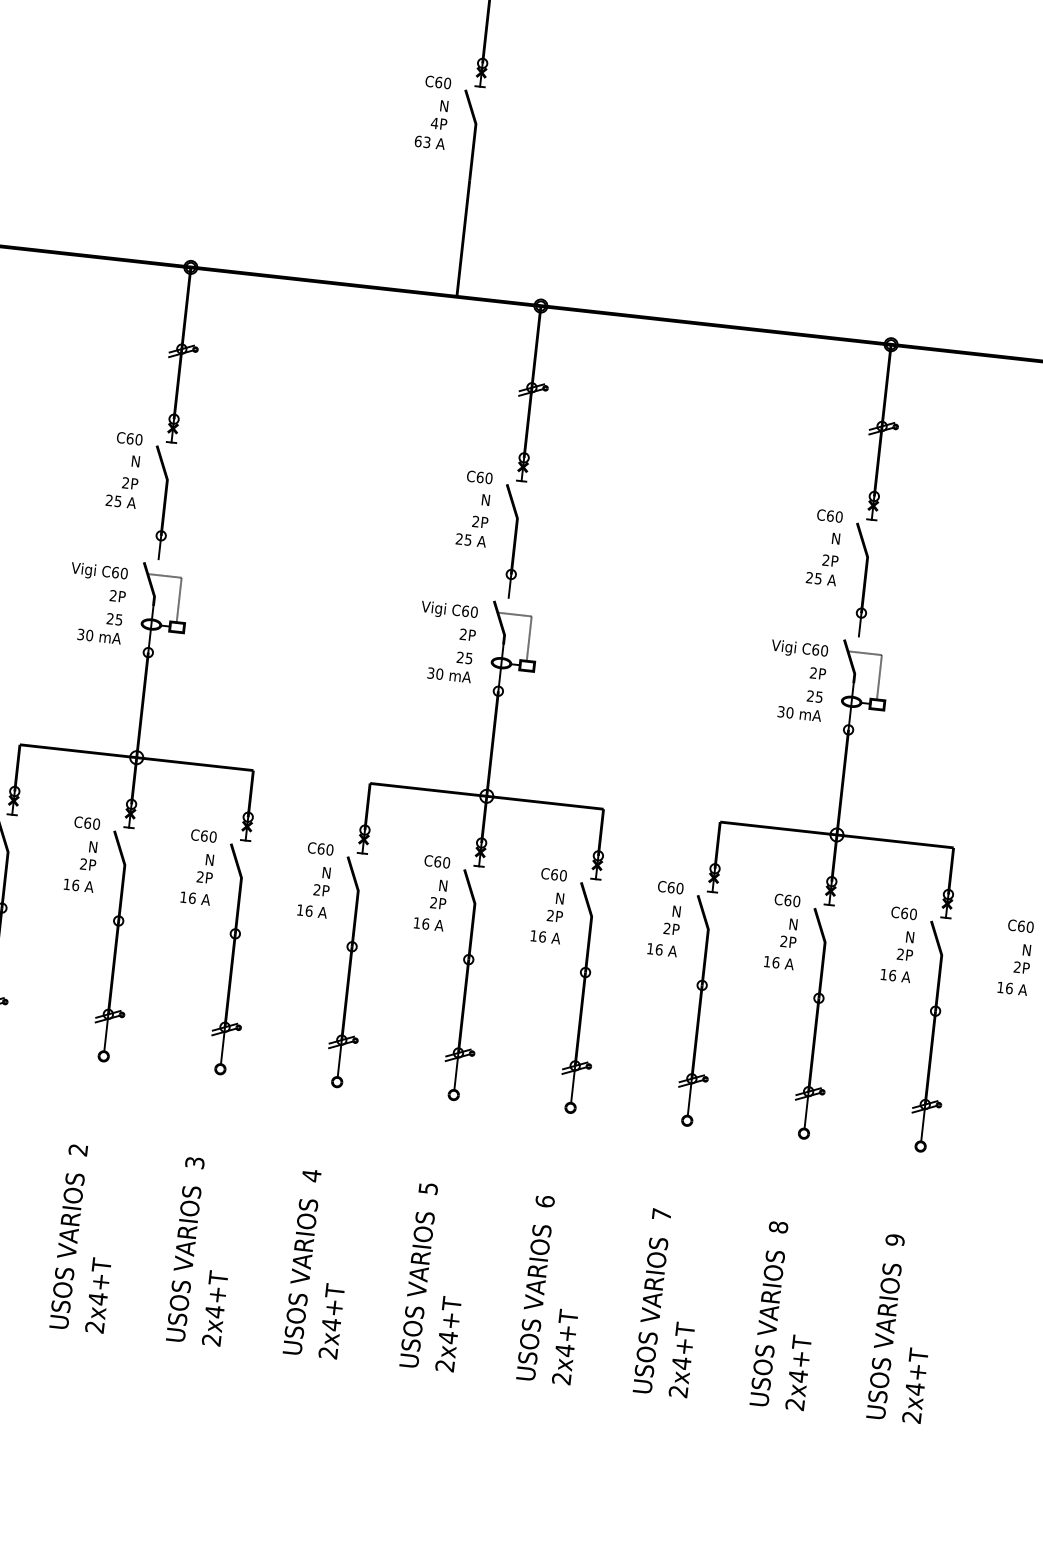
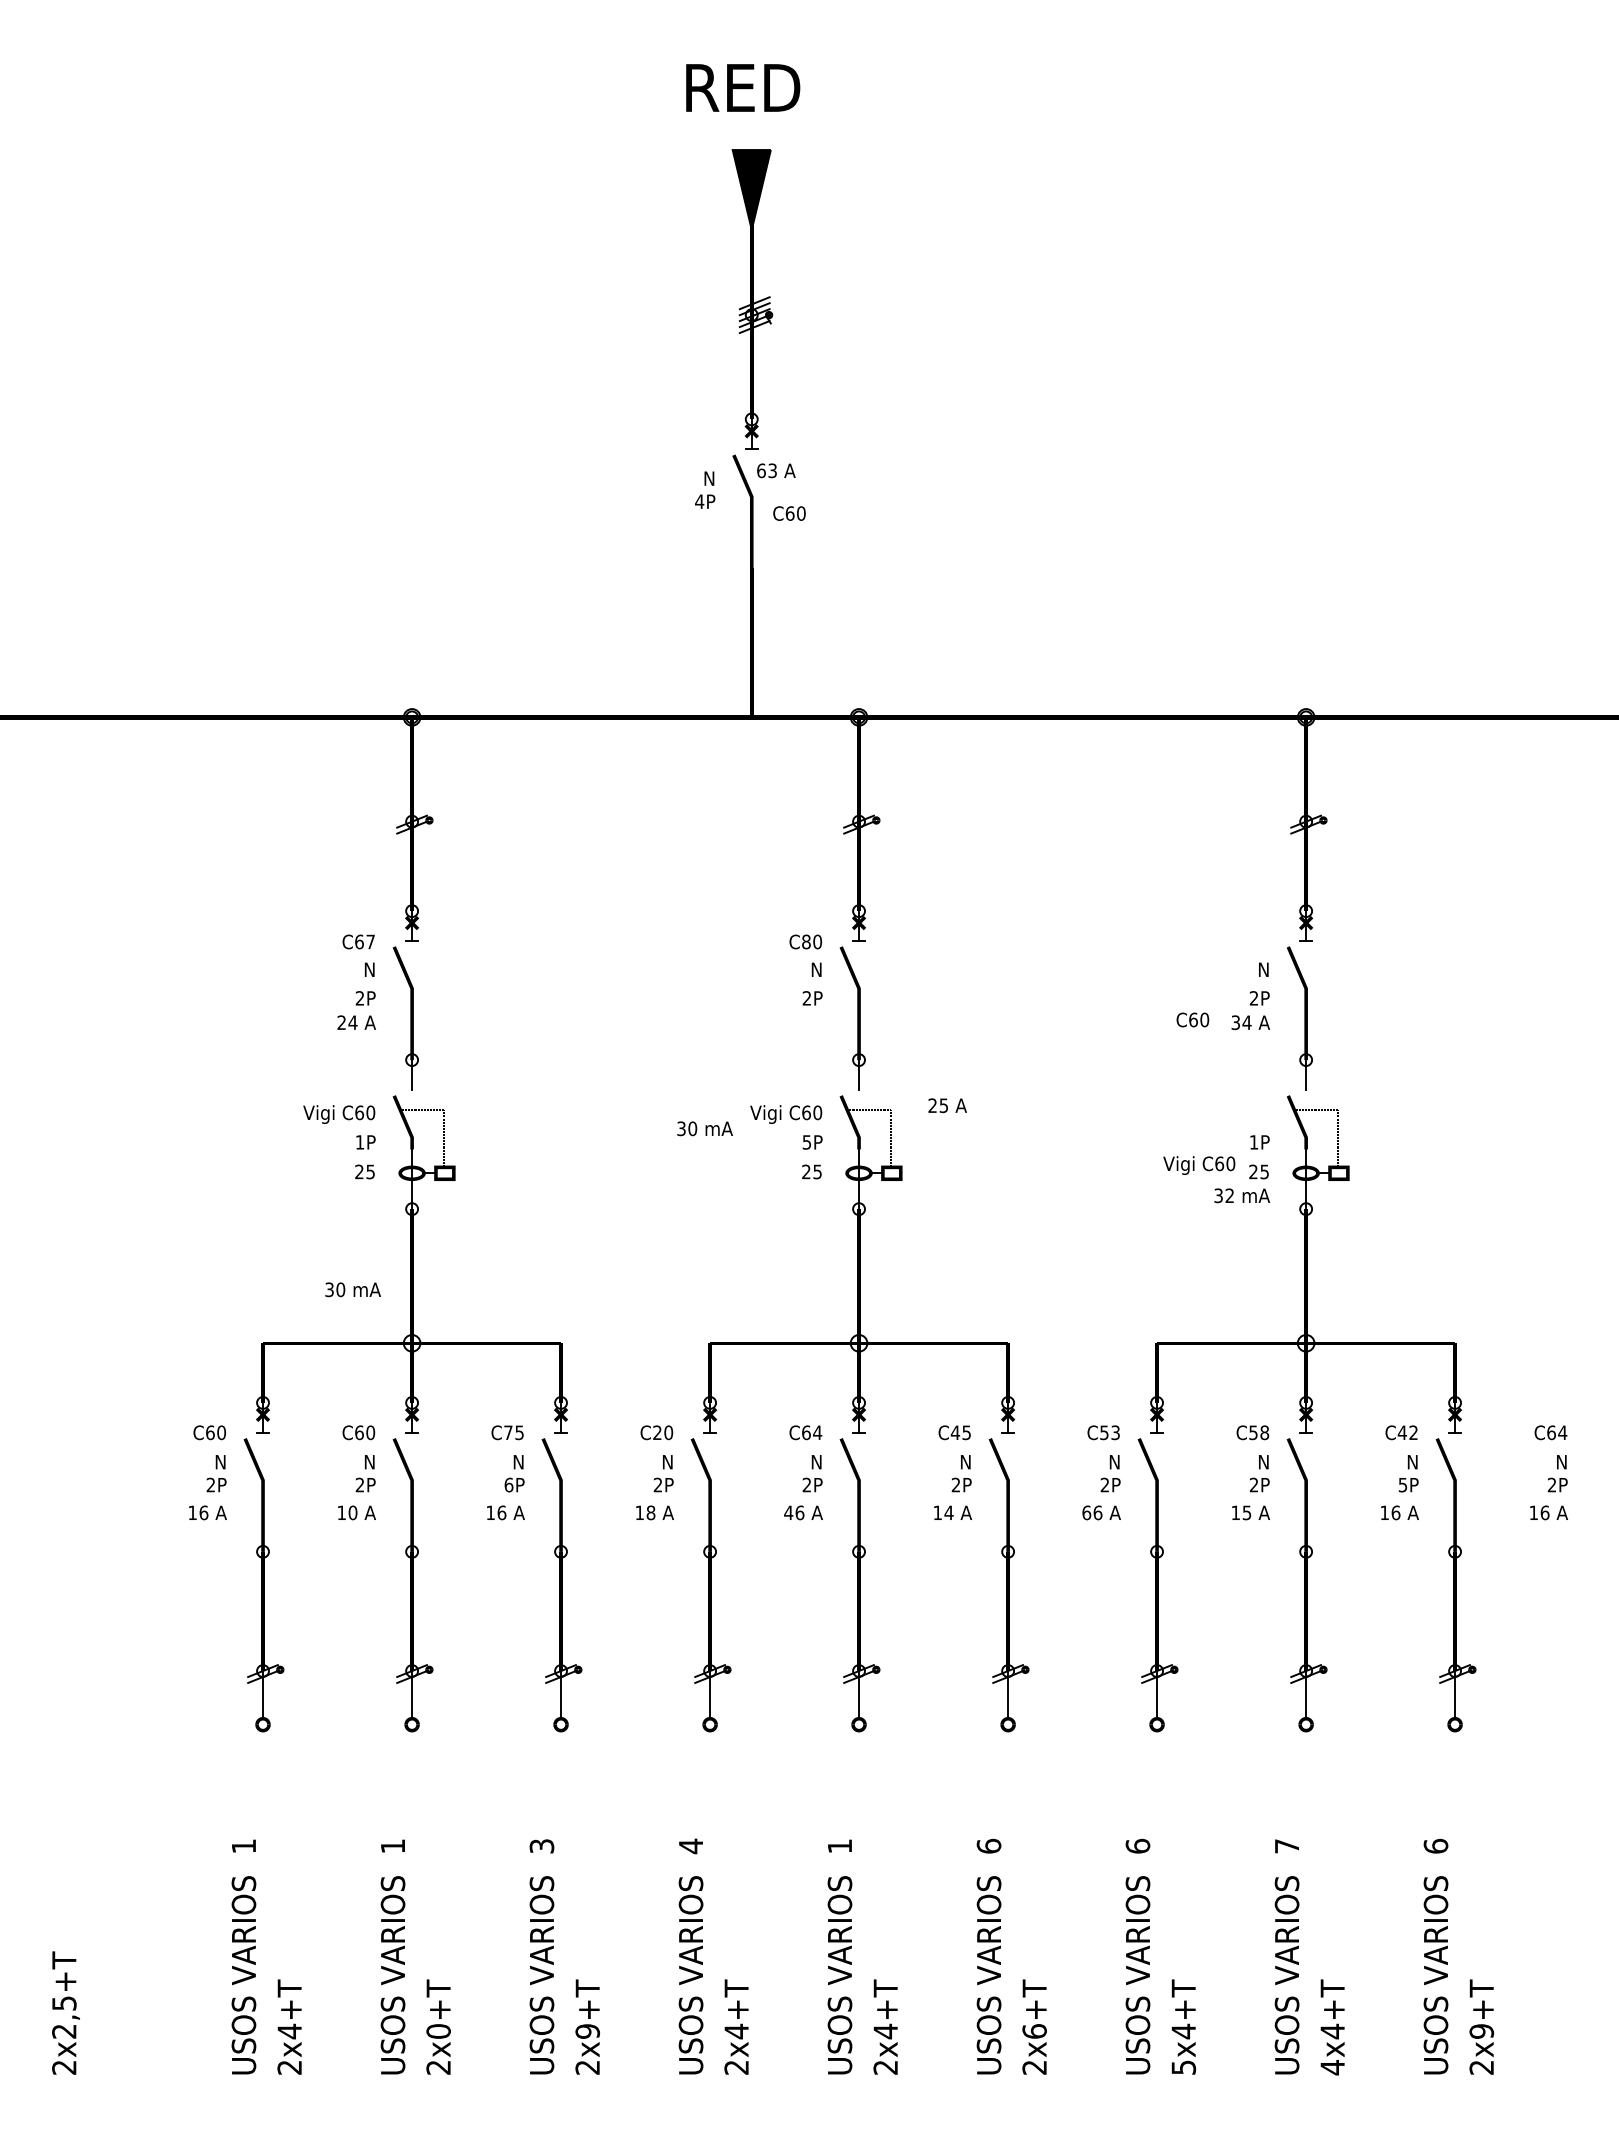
text: (438, 82) -> (789, 513), moved
text: (430, 142) -> (776, 470), moved
text: (138, 439) -> (370, 941), C60 -> C67
text: (480, 477) -> (806, 941), C60 -> C80
text: (117, 501) -> (352, 1022), 25 -> 24
text: (829, 515) -> (1192, 1019), moved
text: (471, 540) -> (947, 1105), moved
text: (814, 578) -> (1241, 1022), 25 -> 34
text: (112, 595) -> (359, 1142), 2P -> 1P
text: (462, 634) -> (806, 1142), 2P -> 5P
text: (98, 636) -> (352, 1289), moved
text: (799, 649) -> (1199, 1165), moved
text: (813, 673) -> (1253, 1142), 2P -> 1P
text: (449, 674) -> (704, 1128), moved
text: (789, 712) -> (1229, 1195), 30 -> 32
text: (209, 836) -> (514, 1432), C60 -> C75
text: (321, 848) -> (657, 1432), C60 -> C20
text: (446, 862) -> (817, 1432), C60 -> C64
text: (558, 874) -> (960, 1432), C60 -> C45
text: (200, 876) -> (508, 1484), 2P -> 6P
text: (75, 885) -> (352, 1512), 16 -> 10
text: (676, 887) -> (1110, 1432), C60 -> C53
text: (792, 900) -> (1259, 1432), C60 -> C58
text: (308, 910) -> (650, 1512), 16 -> 18
text: (908, 913) -> (1407, 1432), C60 -> C42
text: (416, 922) -> (788, 1512), 16 -> 46
text: (1030, 927) -> (1562, 1432), C60 -> C64
text: (542, 936) -> (948, 1512), 16 -> 14
text: (650, 948) -> (1086, 1512), 16 -> 66
text: (900, 953) -> (1402, 1484), 2P -> 5P
text: (775, 962) -> (1246, 1512), 16 -> 15
text: (77, 1150) -> (392, 1846), 2 -> 1
text: (428, 1188) -> (840, 1846), 5 -> 1
text: (661, 1213) -> (1137, 1845), 7 -> 6
text: (778, 1227) -> (1286, 1846), 8 -> 7
text: (894, 1239) -> (1435, 1845), 9 -> 6
text: (97, 1298) -> (438, 2031), 2x4+T -> 2x0+T
text: (214, 1311) -> (587, 2031), 2x4+T -> 2x9+T
text: (564, 1350) -> (1034, 2031), 2x4+T -> 2x6+T
text: (914, 1389) -> (1481, 2031), 2x4+T -> 2x9+T
text: (678, 1391) -> (1183, 2067), 2x4+T -> 5x4+T
text: (794, 1404) -> (1332, 2067), 2x4+T -> 4x4+T

